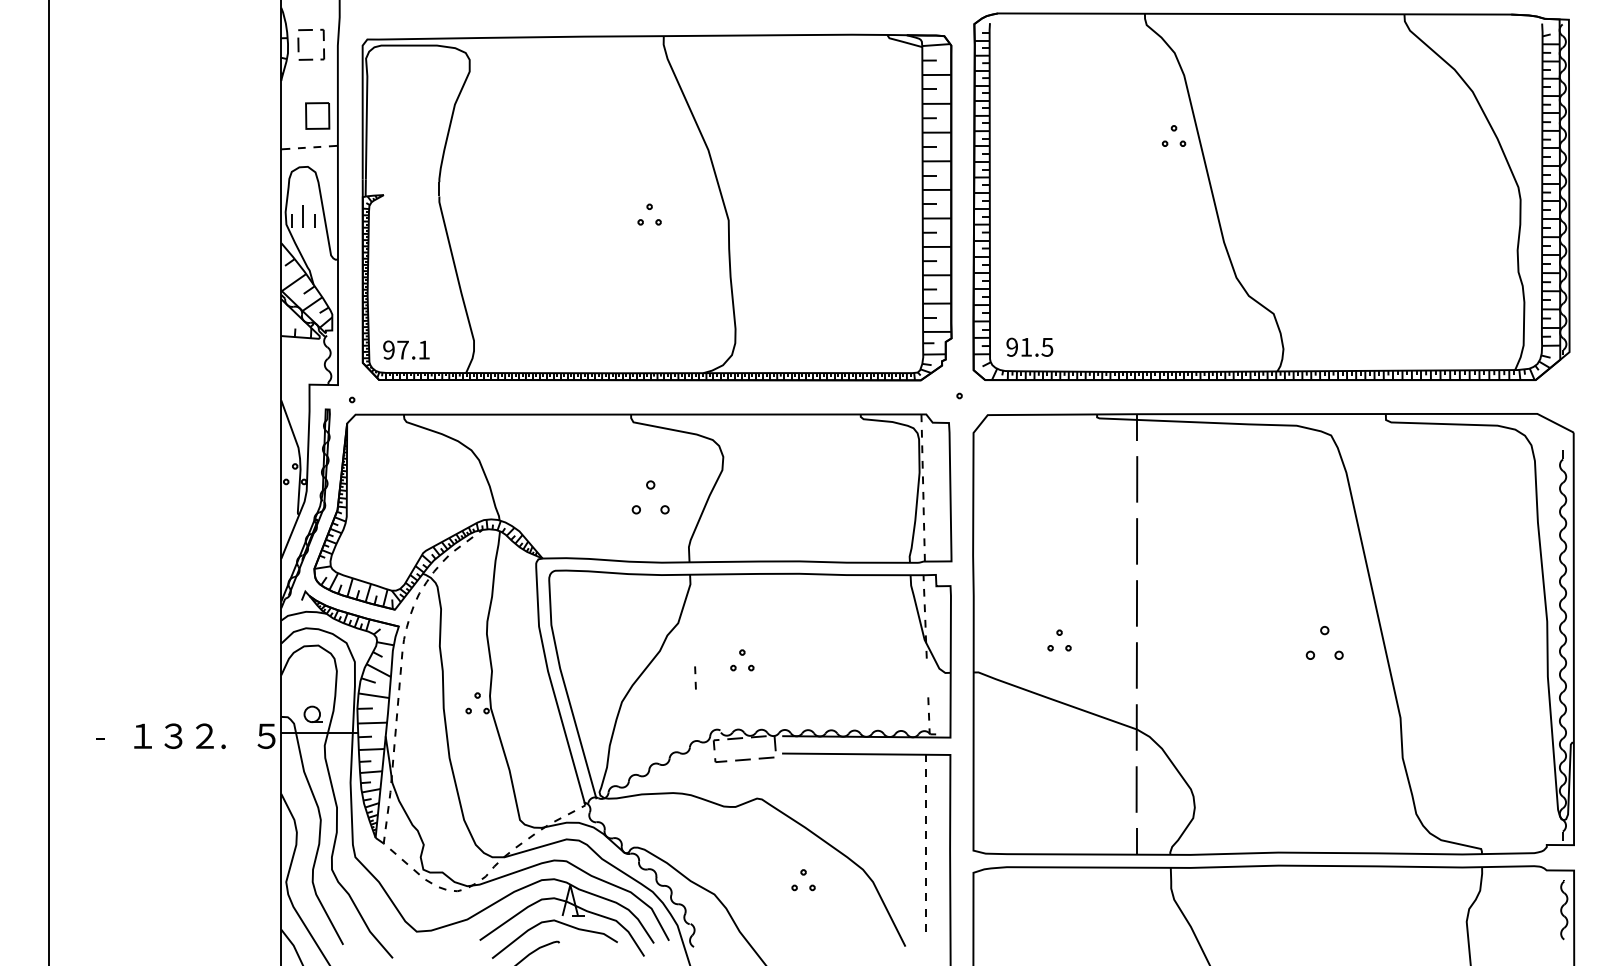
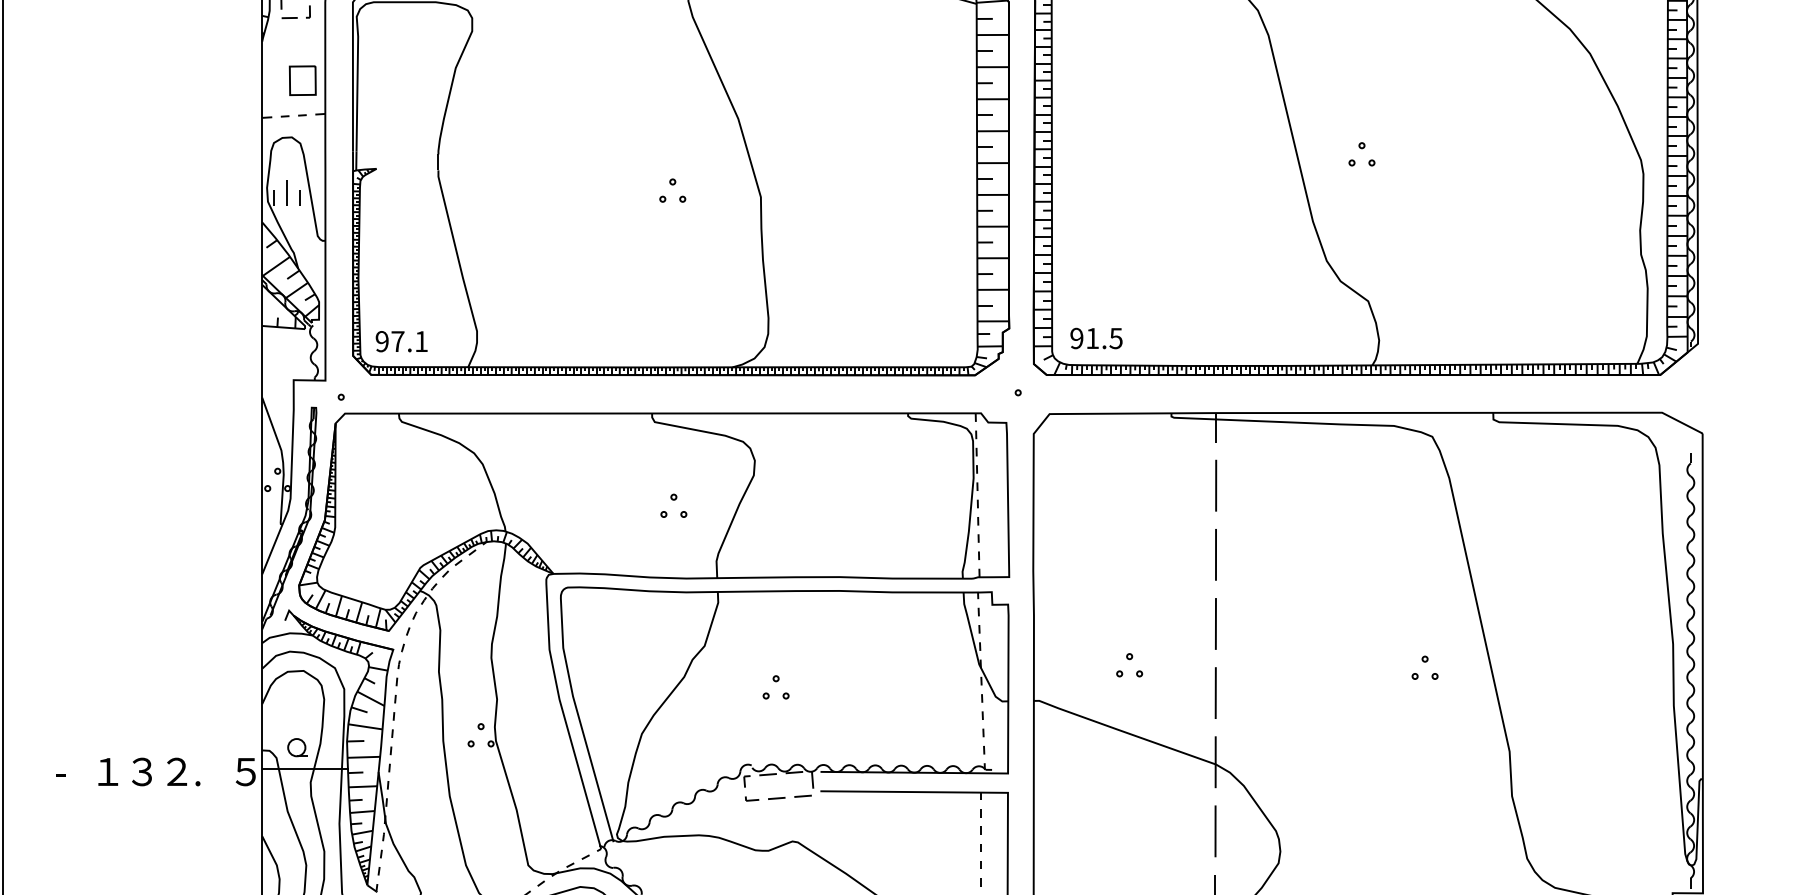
part: (1173, 135) -> (1361, 153), moved
part: (650, 497) -> (673, 505), size x0.62
part: (1324, 642) -> (1424, 667), size x0.62
part: (695, 677) -> (982, 706), moved

